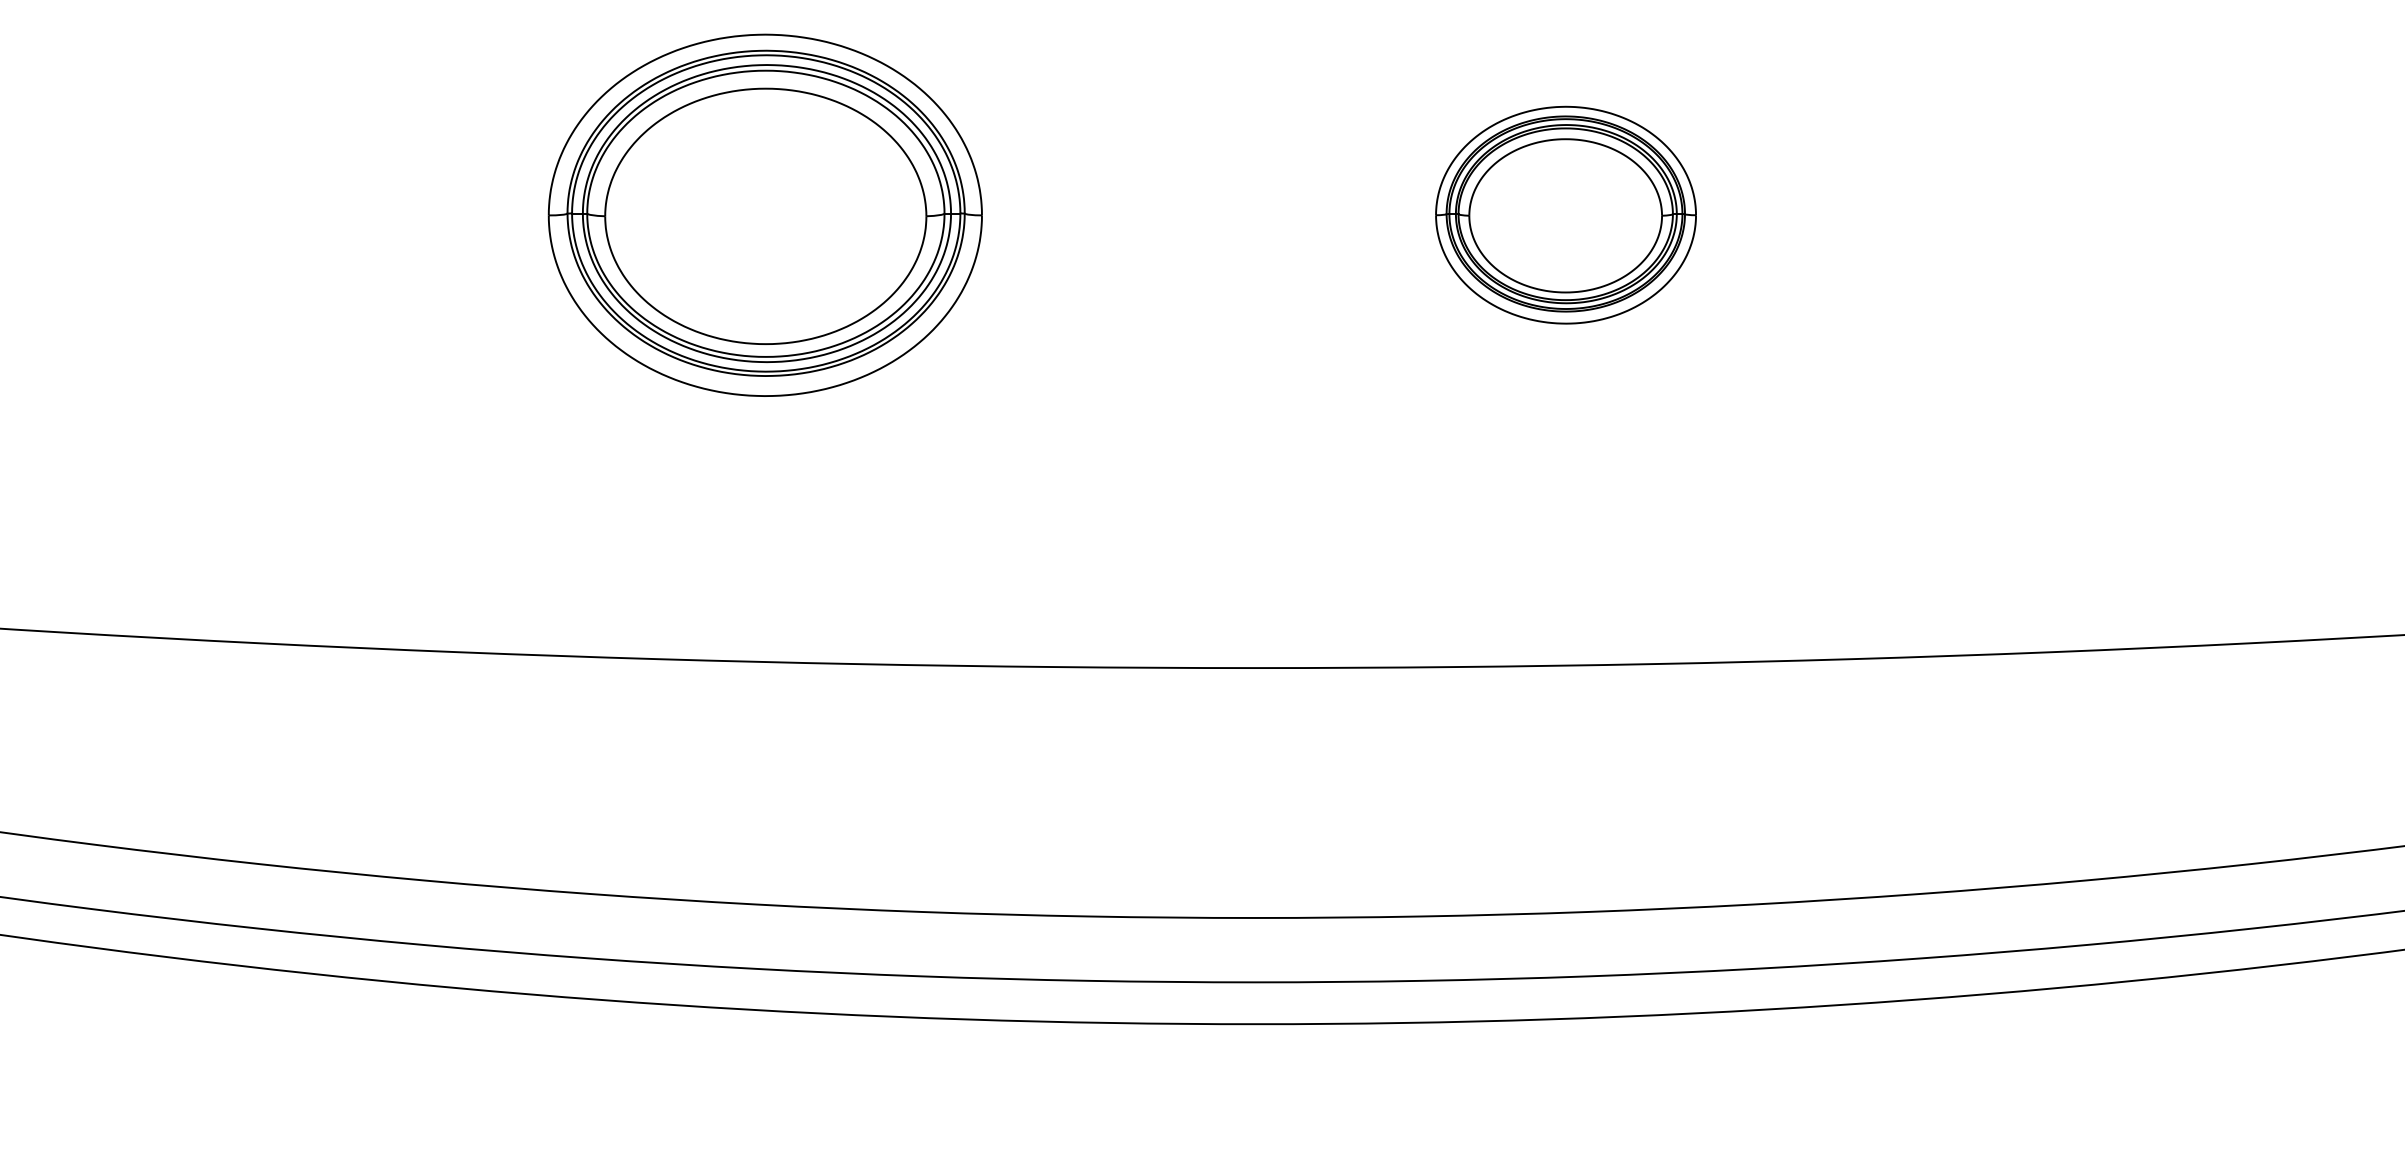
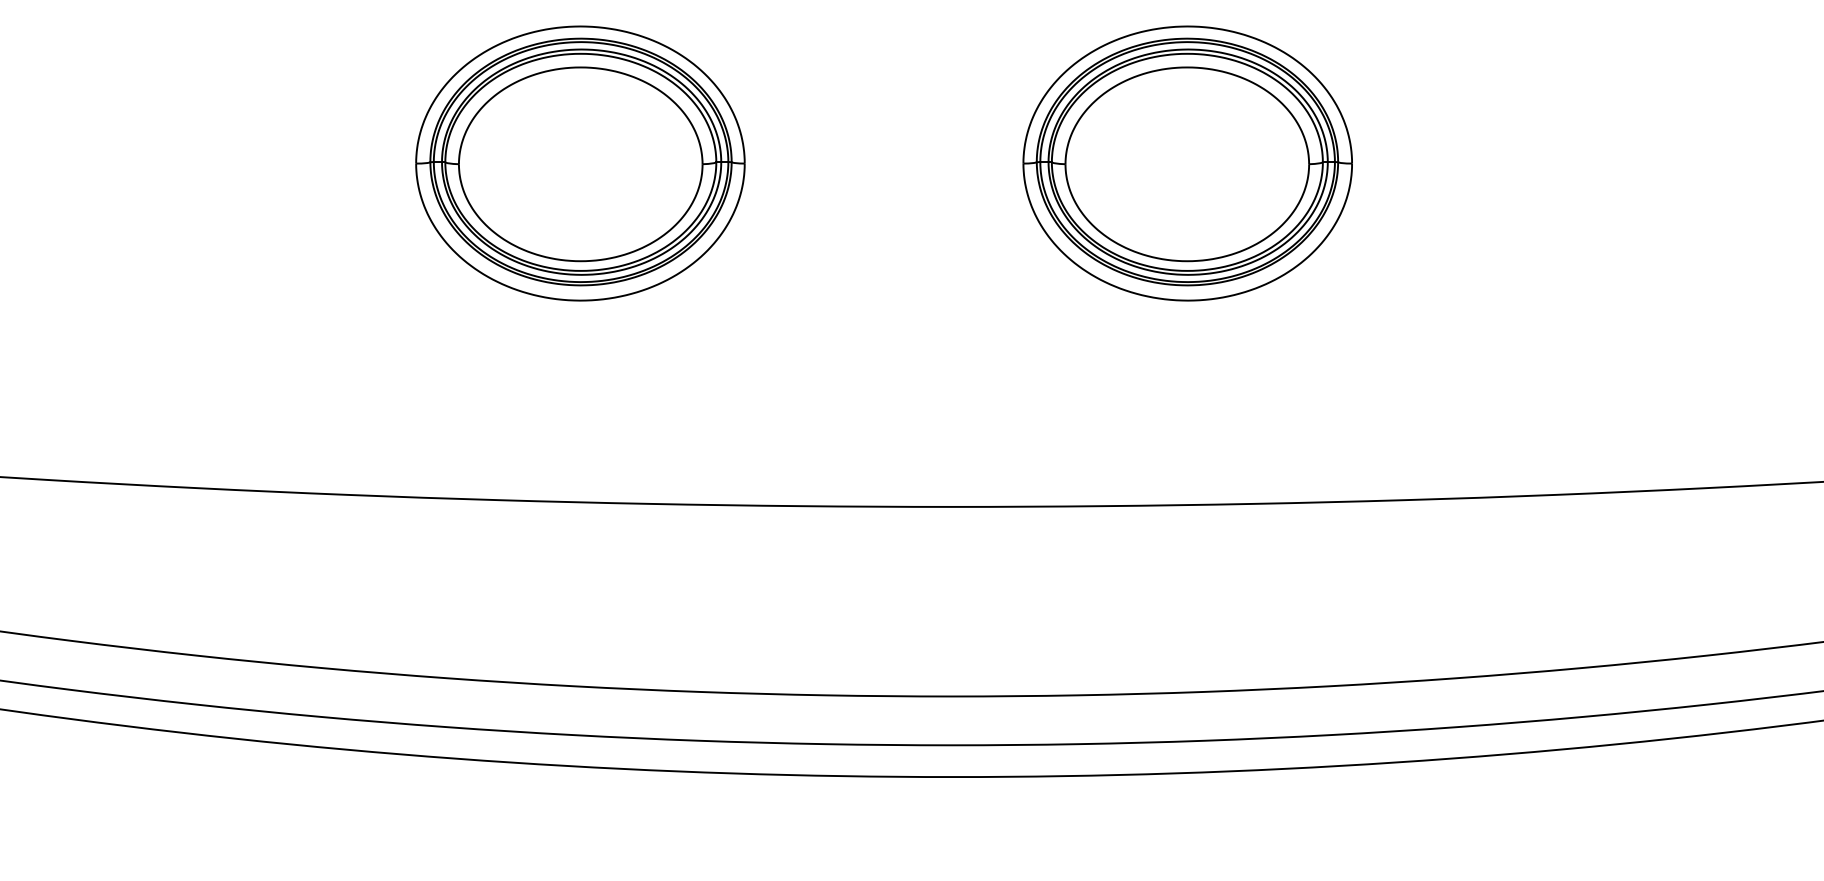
part: (1565, 214) -> (1187, 162), size x1.67

